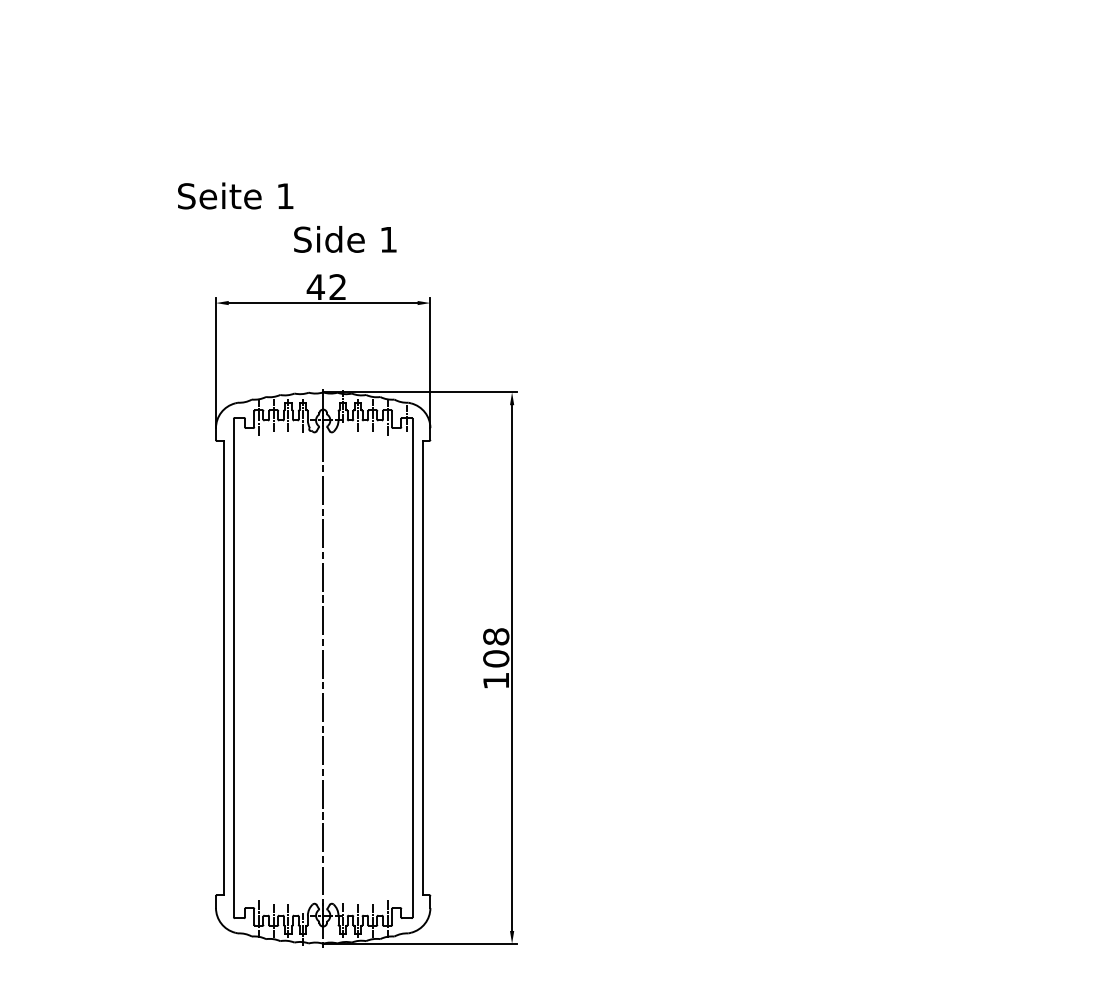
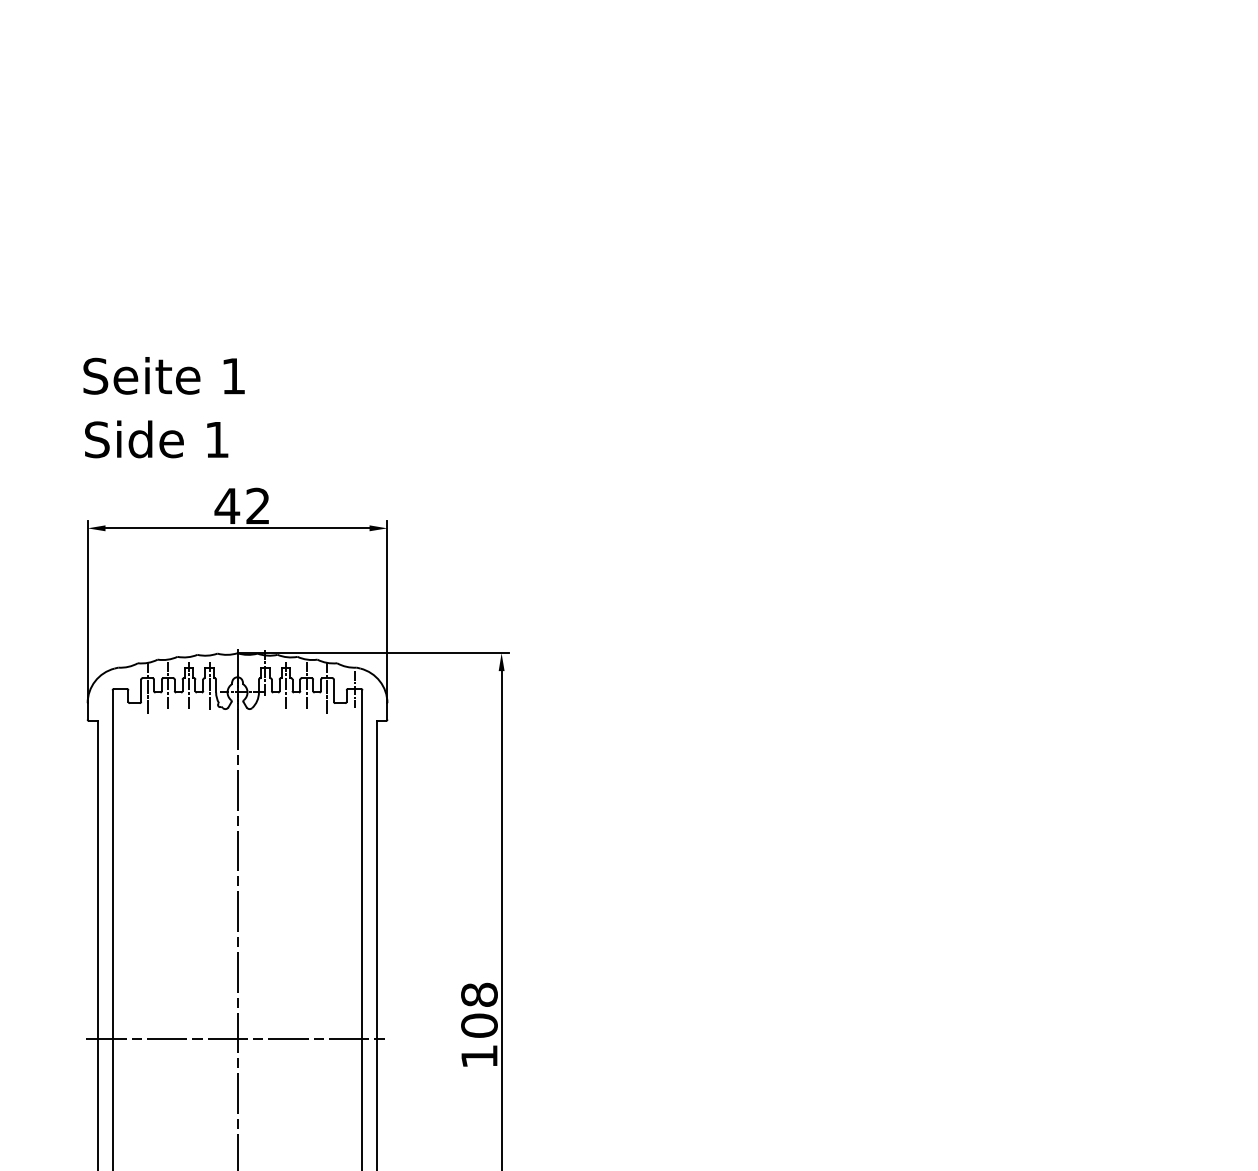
text: (235, 195) -> (163, 375), moved
text: (345, 239) -> (156, 439), moved
line: (323, 668) -> (237, 1039), added

